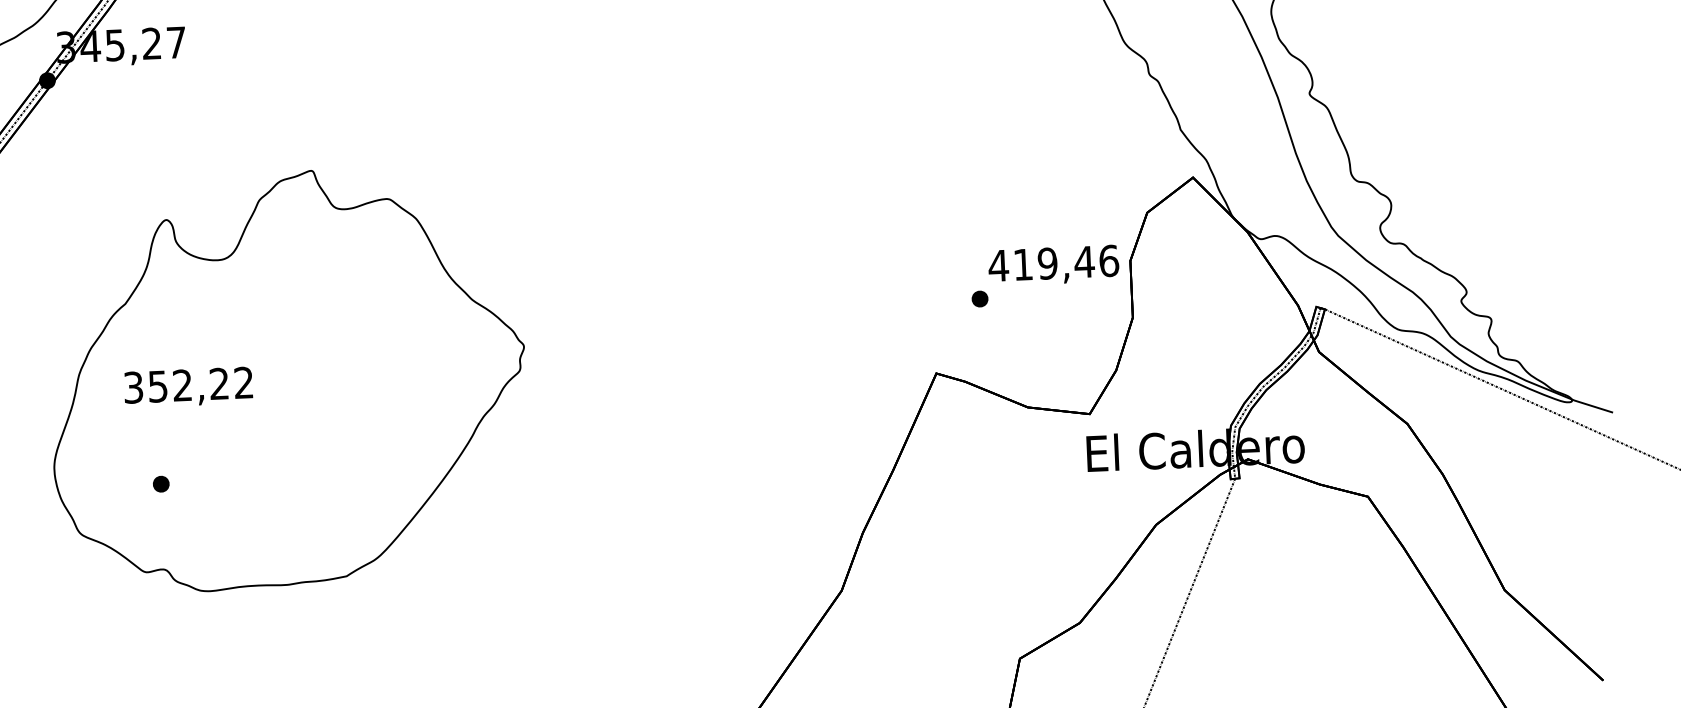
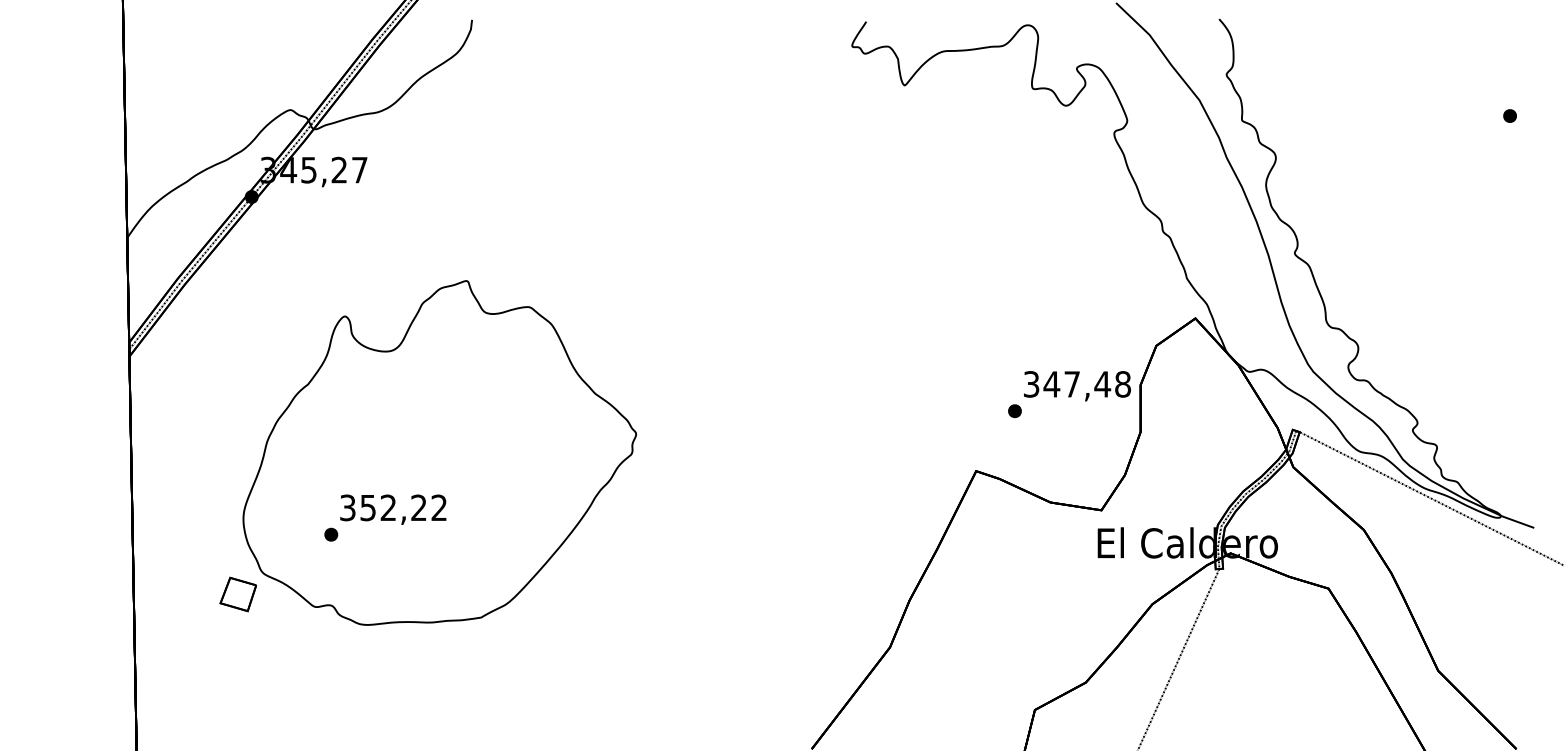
text: (1054, 263) -> (1077, 384), 419,46 -> 347,48
text: (188, 387) -> (393, 509), moved
part: (51, 561) -> (237, 594), added

